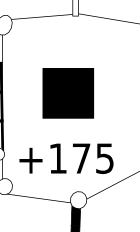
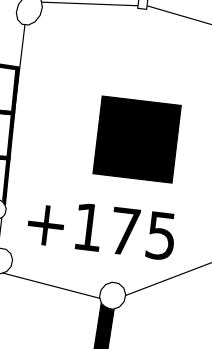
part: (67, 93) -> (135, 139), moved

